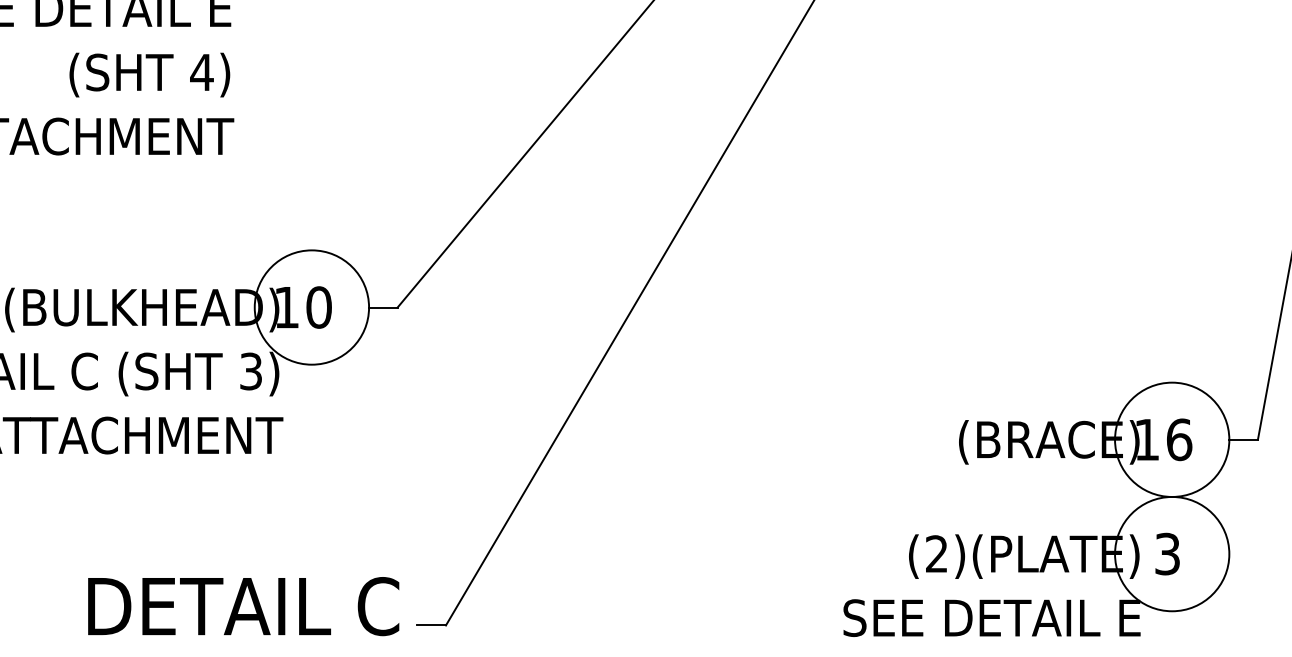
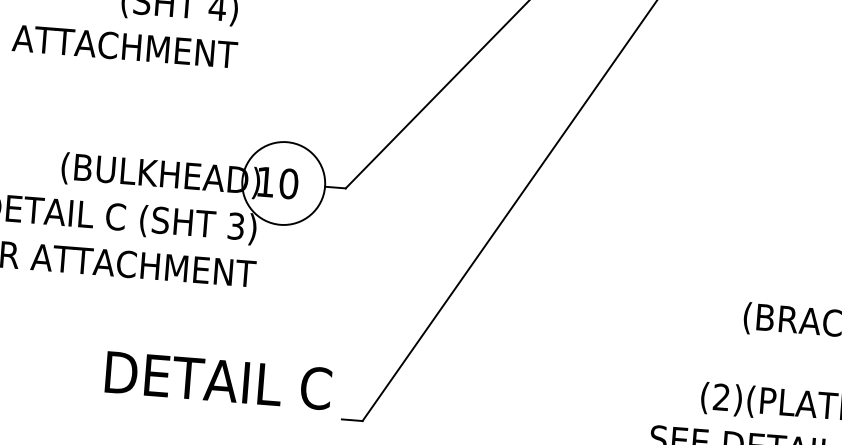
text: (243, 606) -> (218, 380), moved

